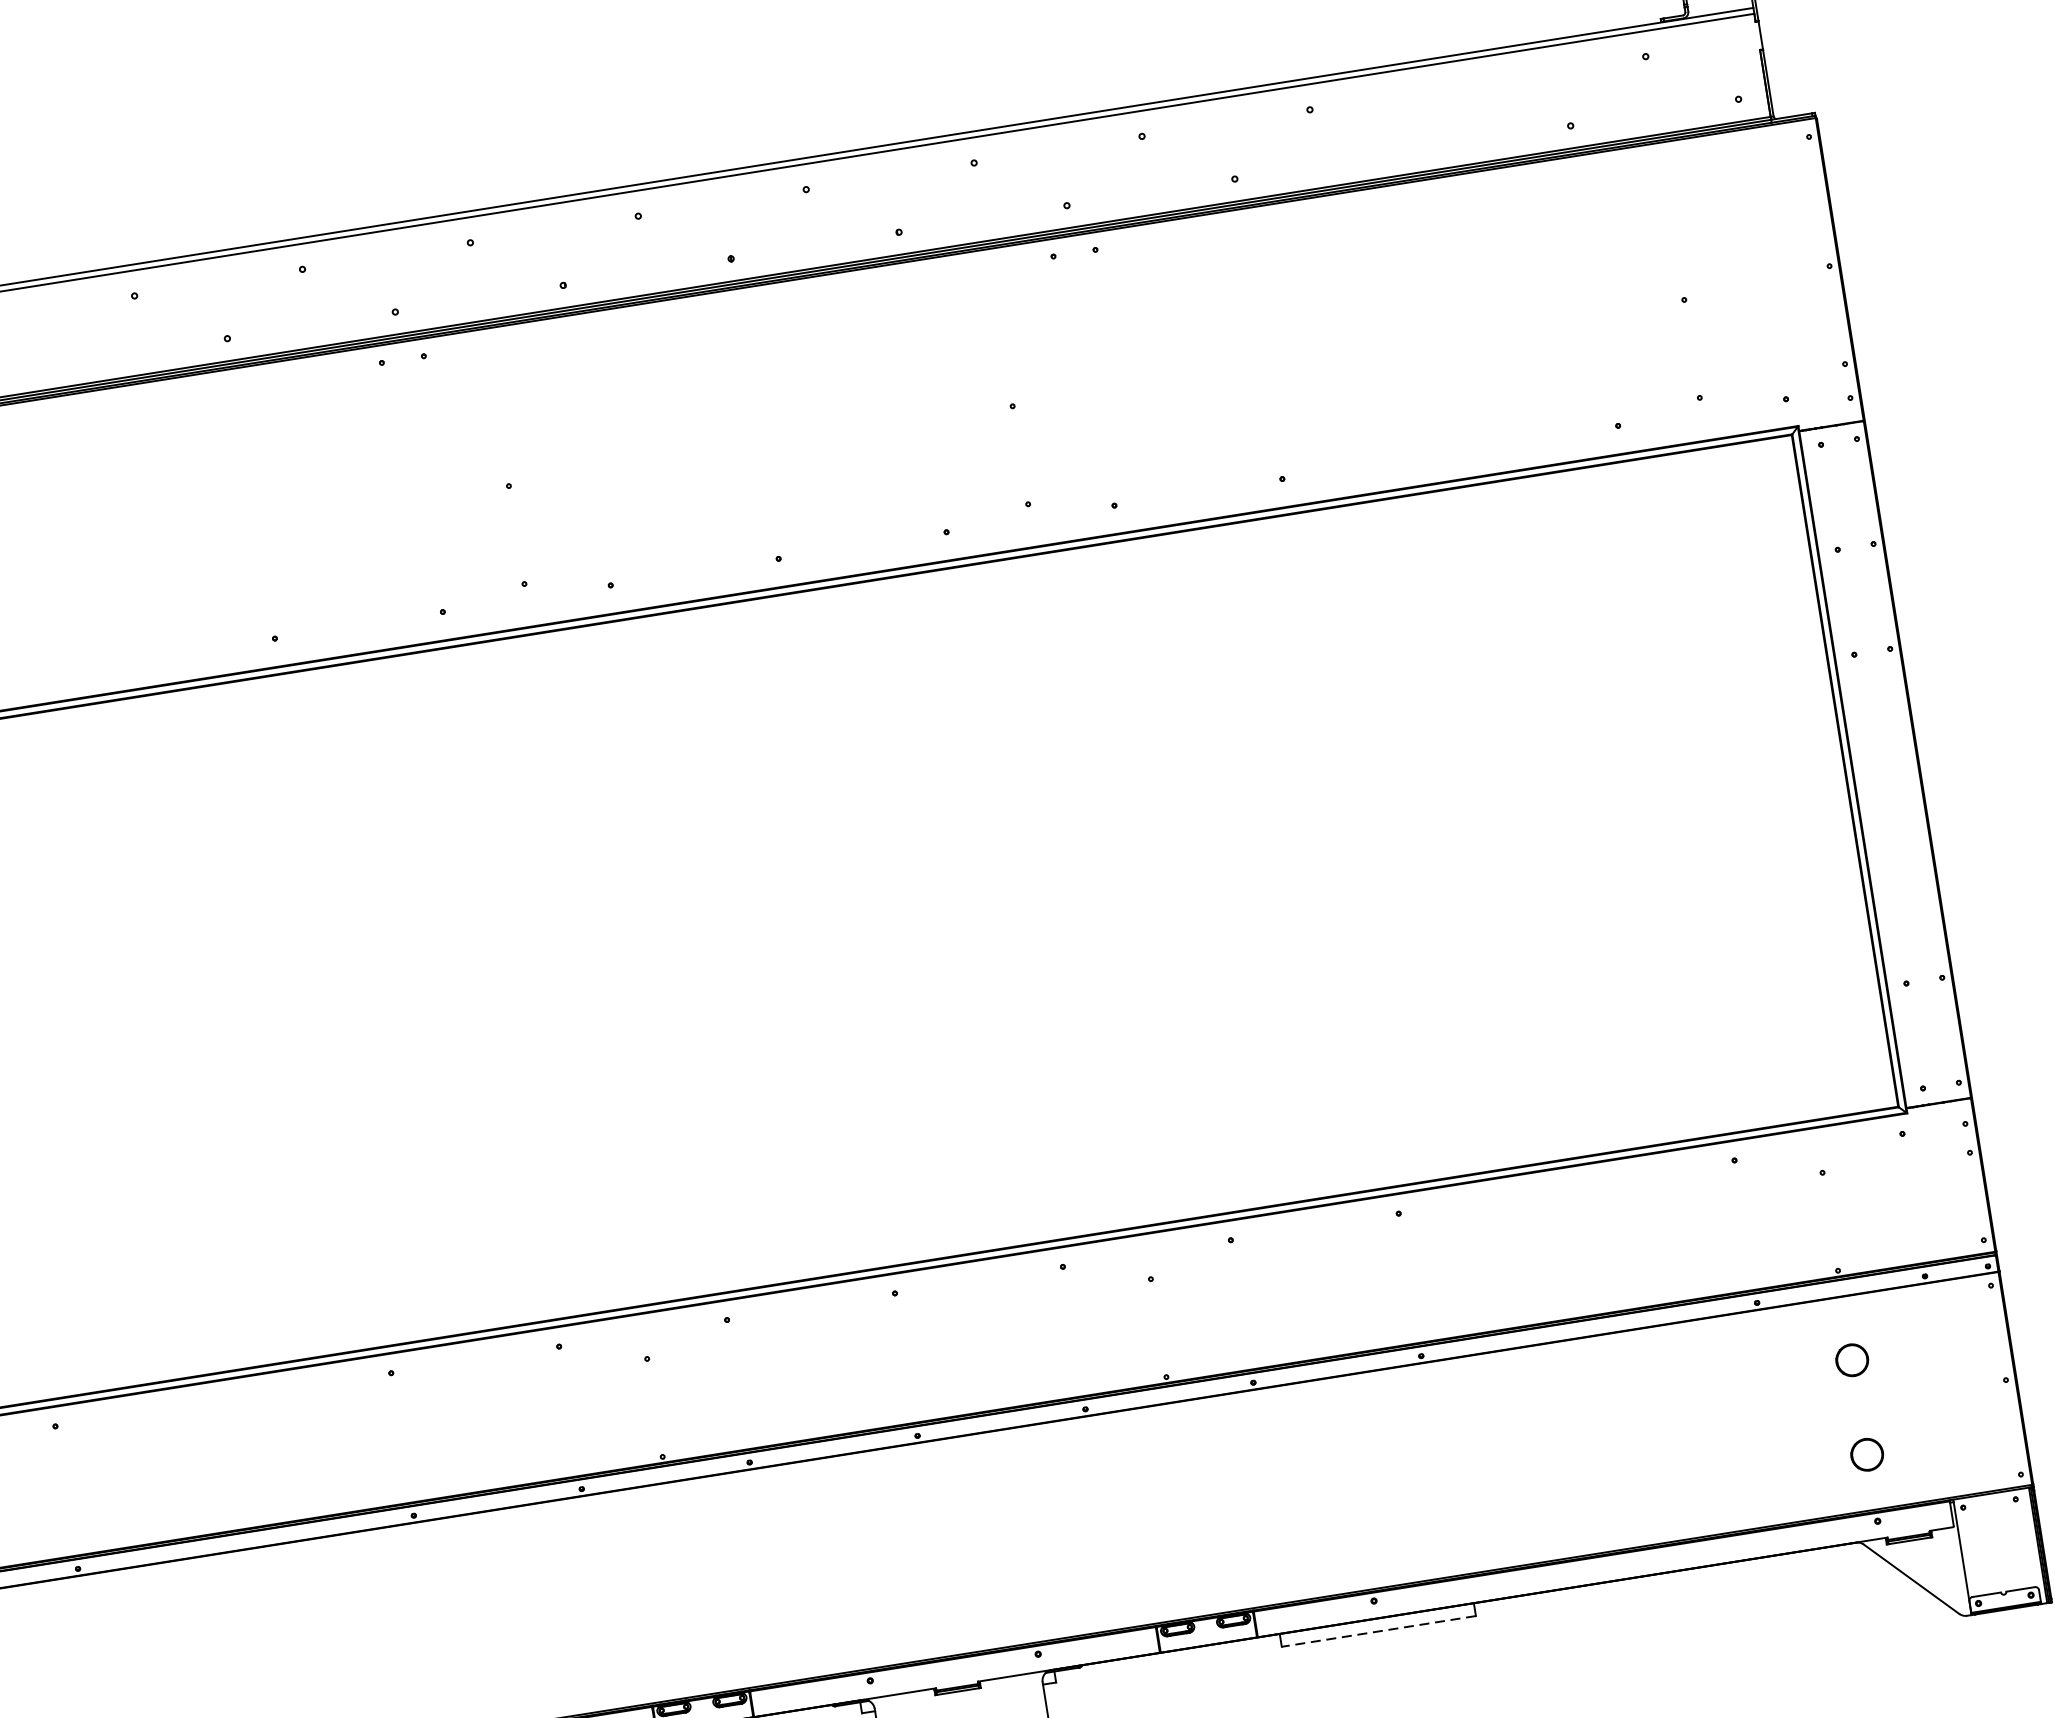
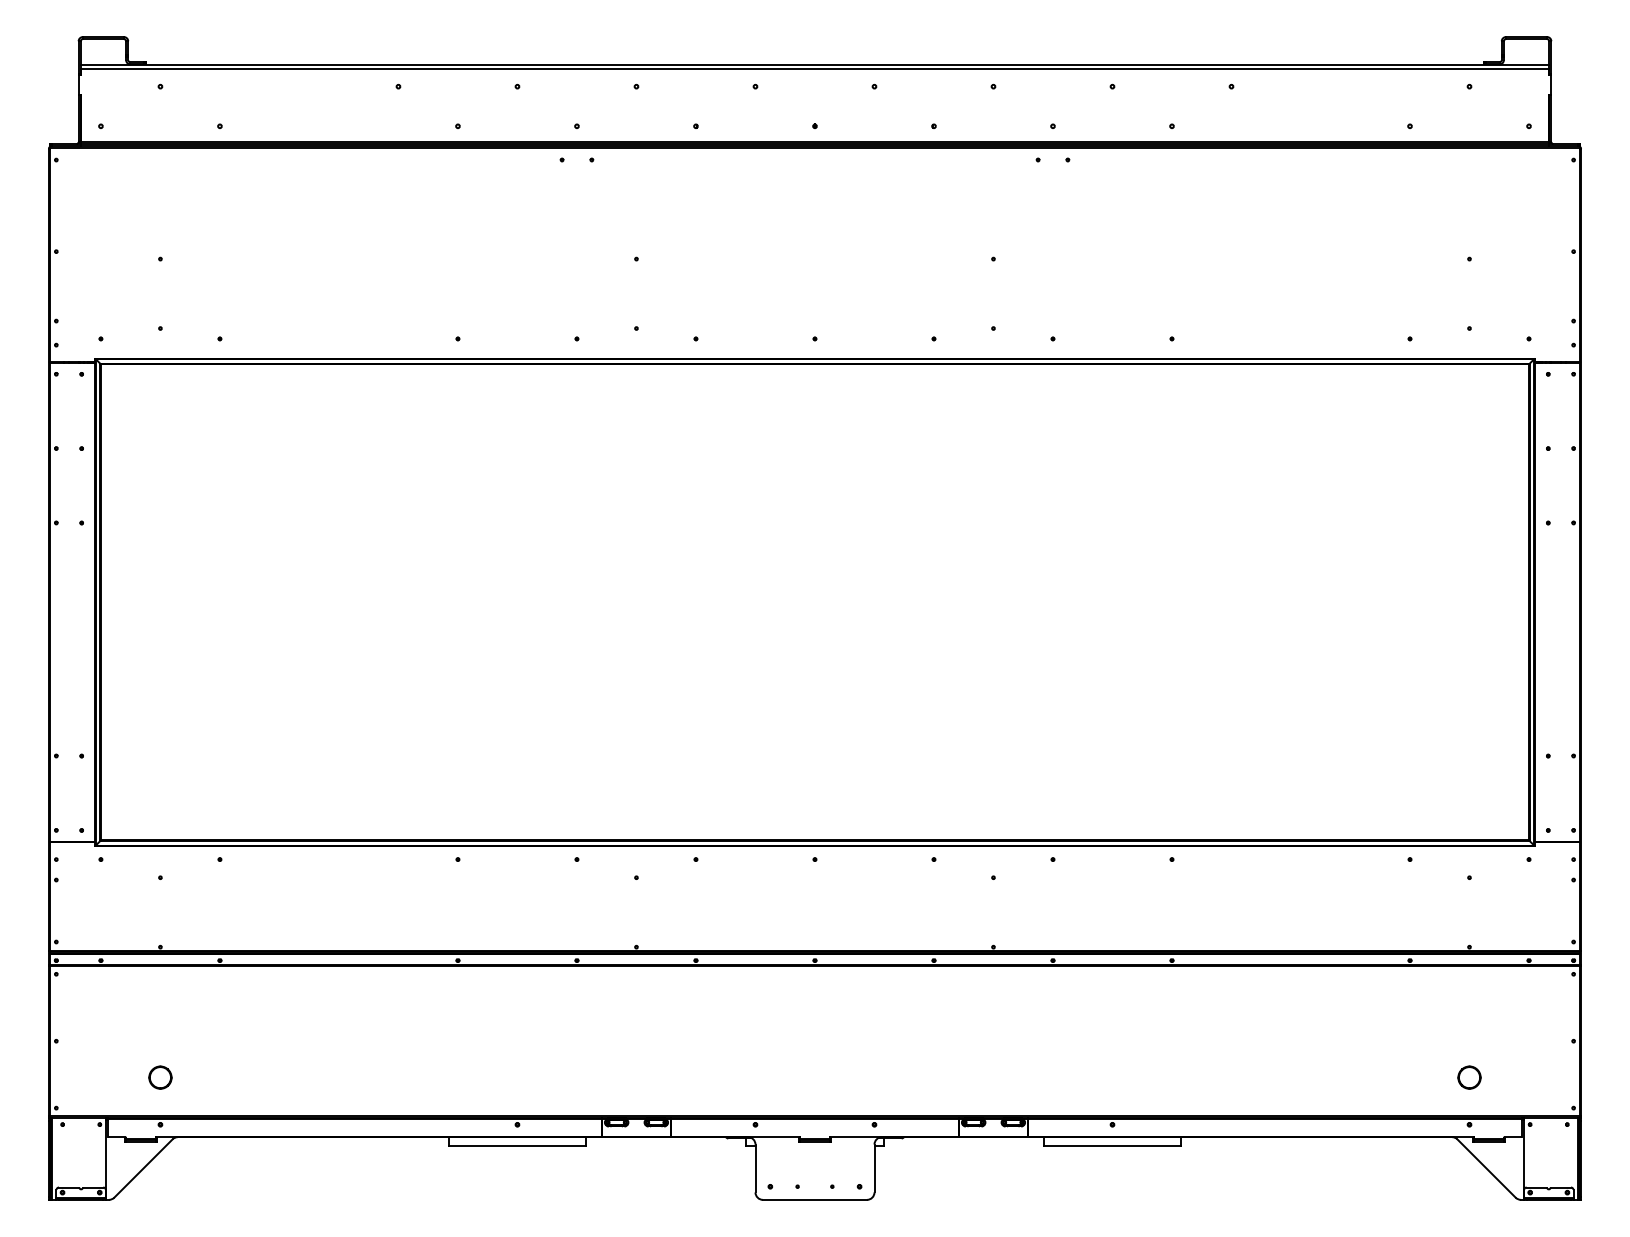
part: (1852, 1360) -> (1469, 1010), removed
line: (1378, 1631) -> (1112, 1146), dashed -> solid

